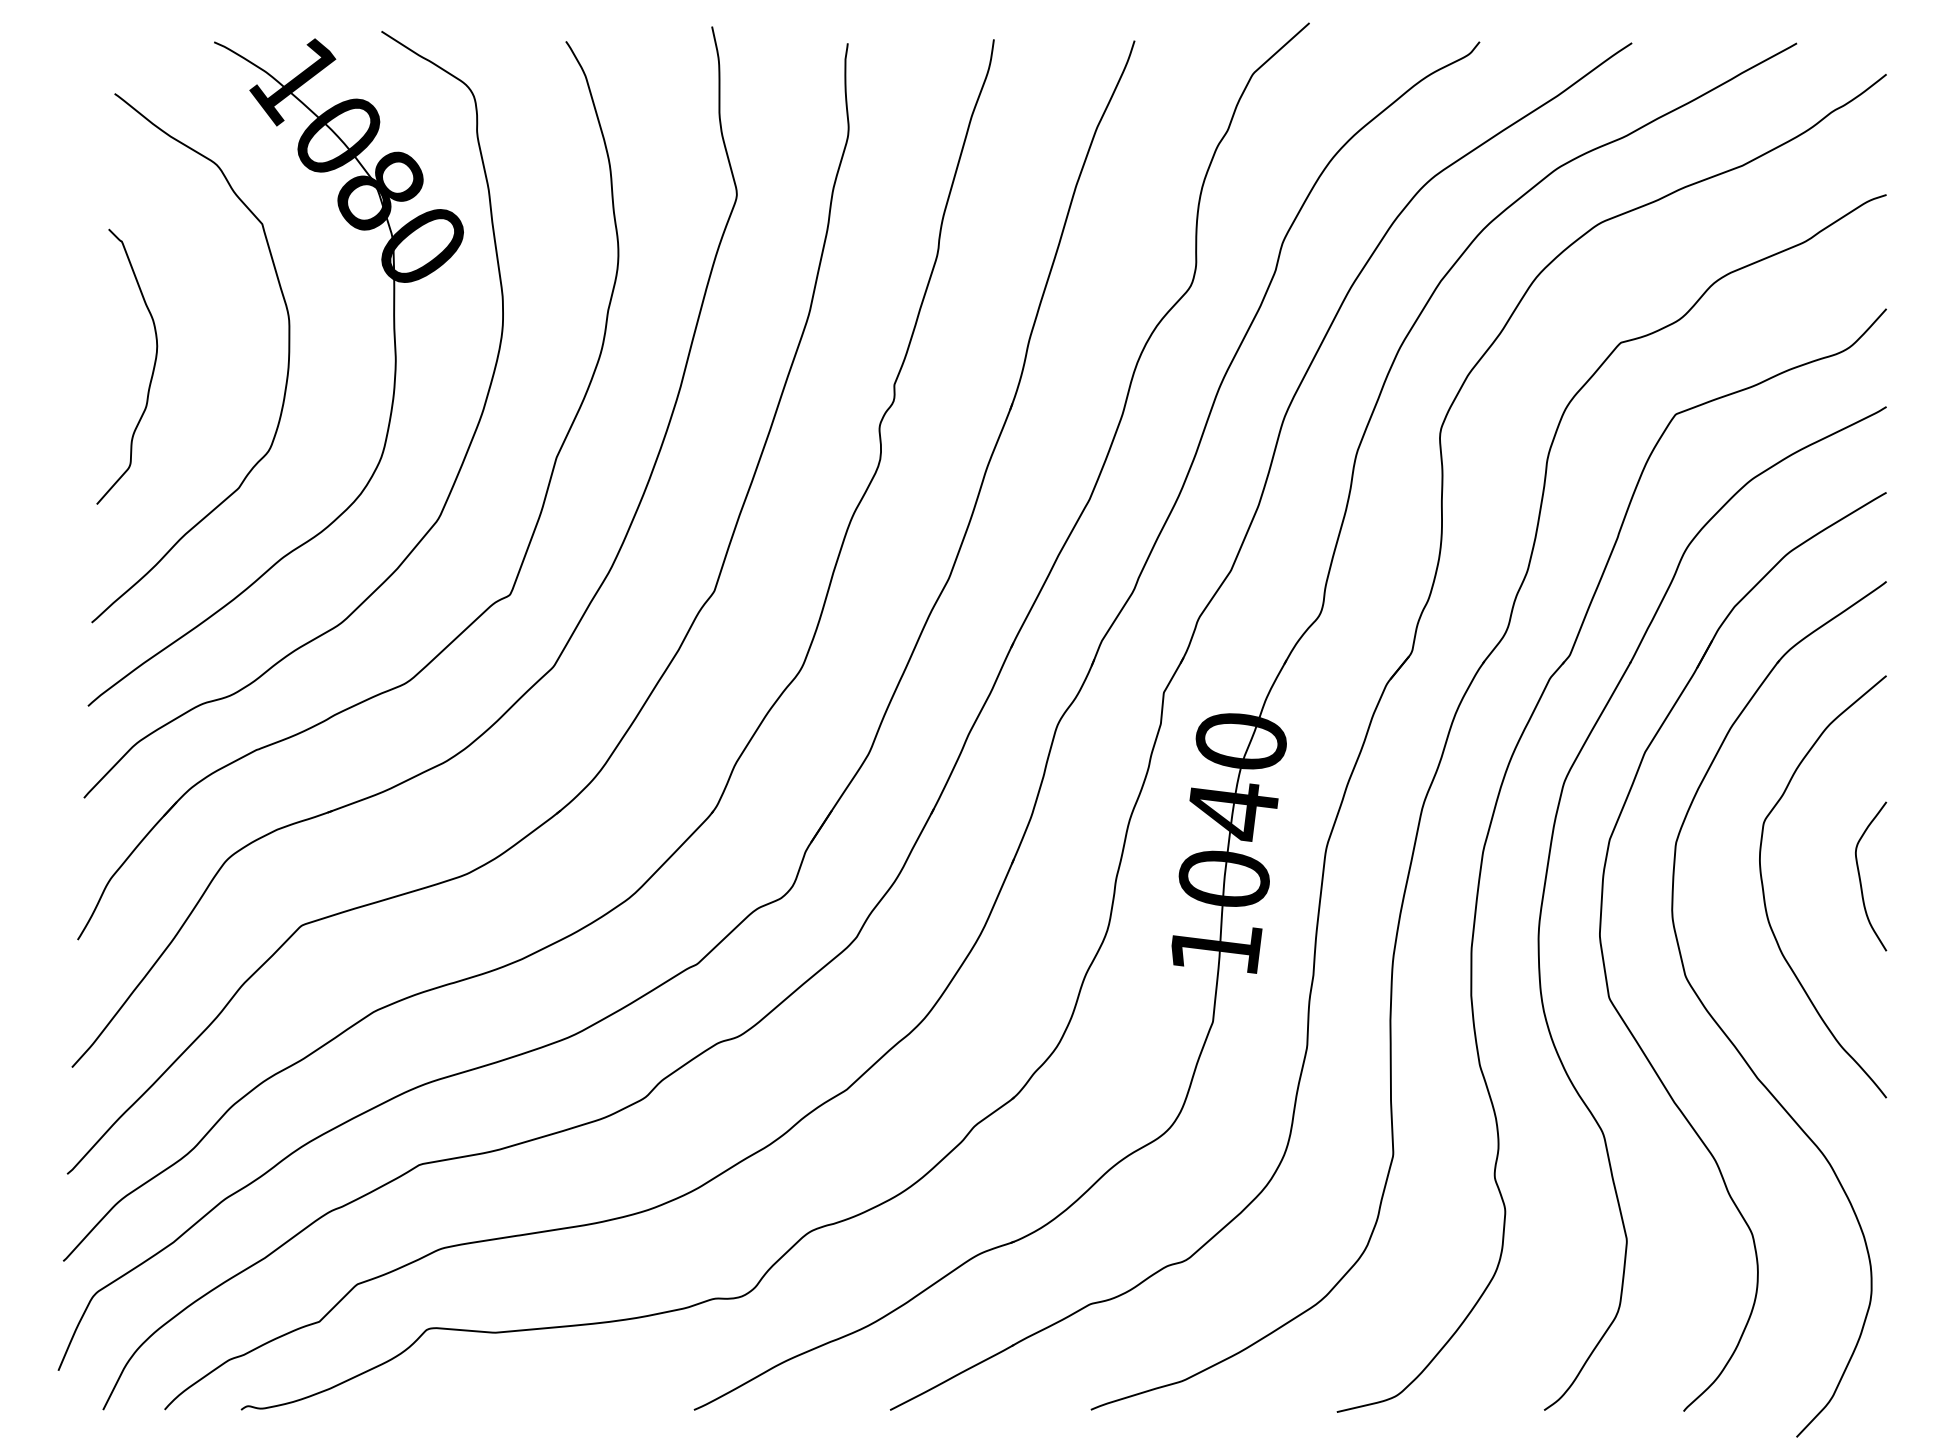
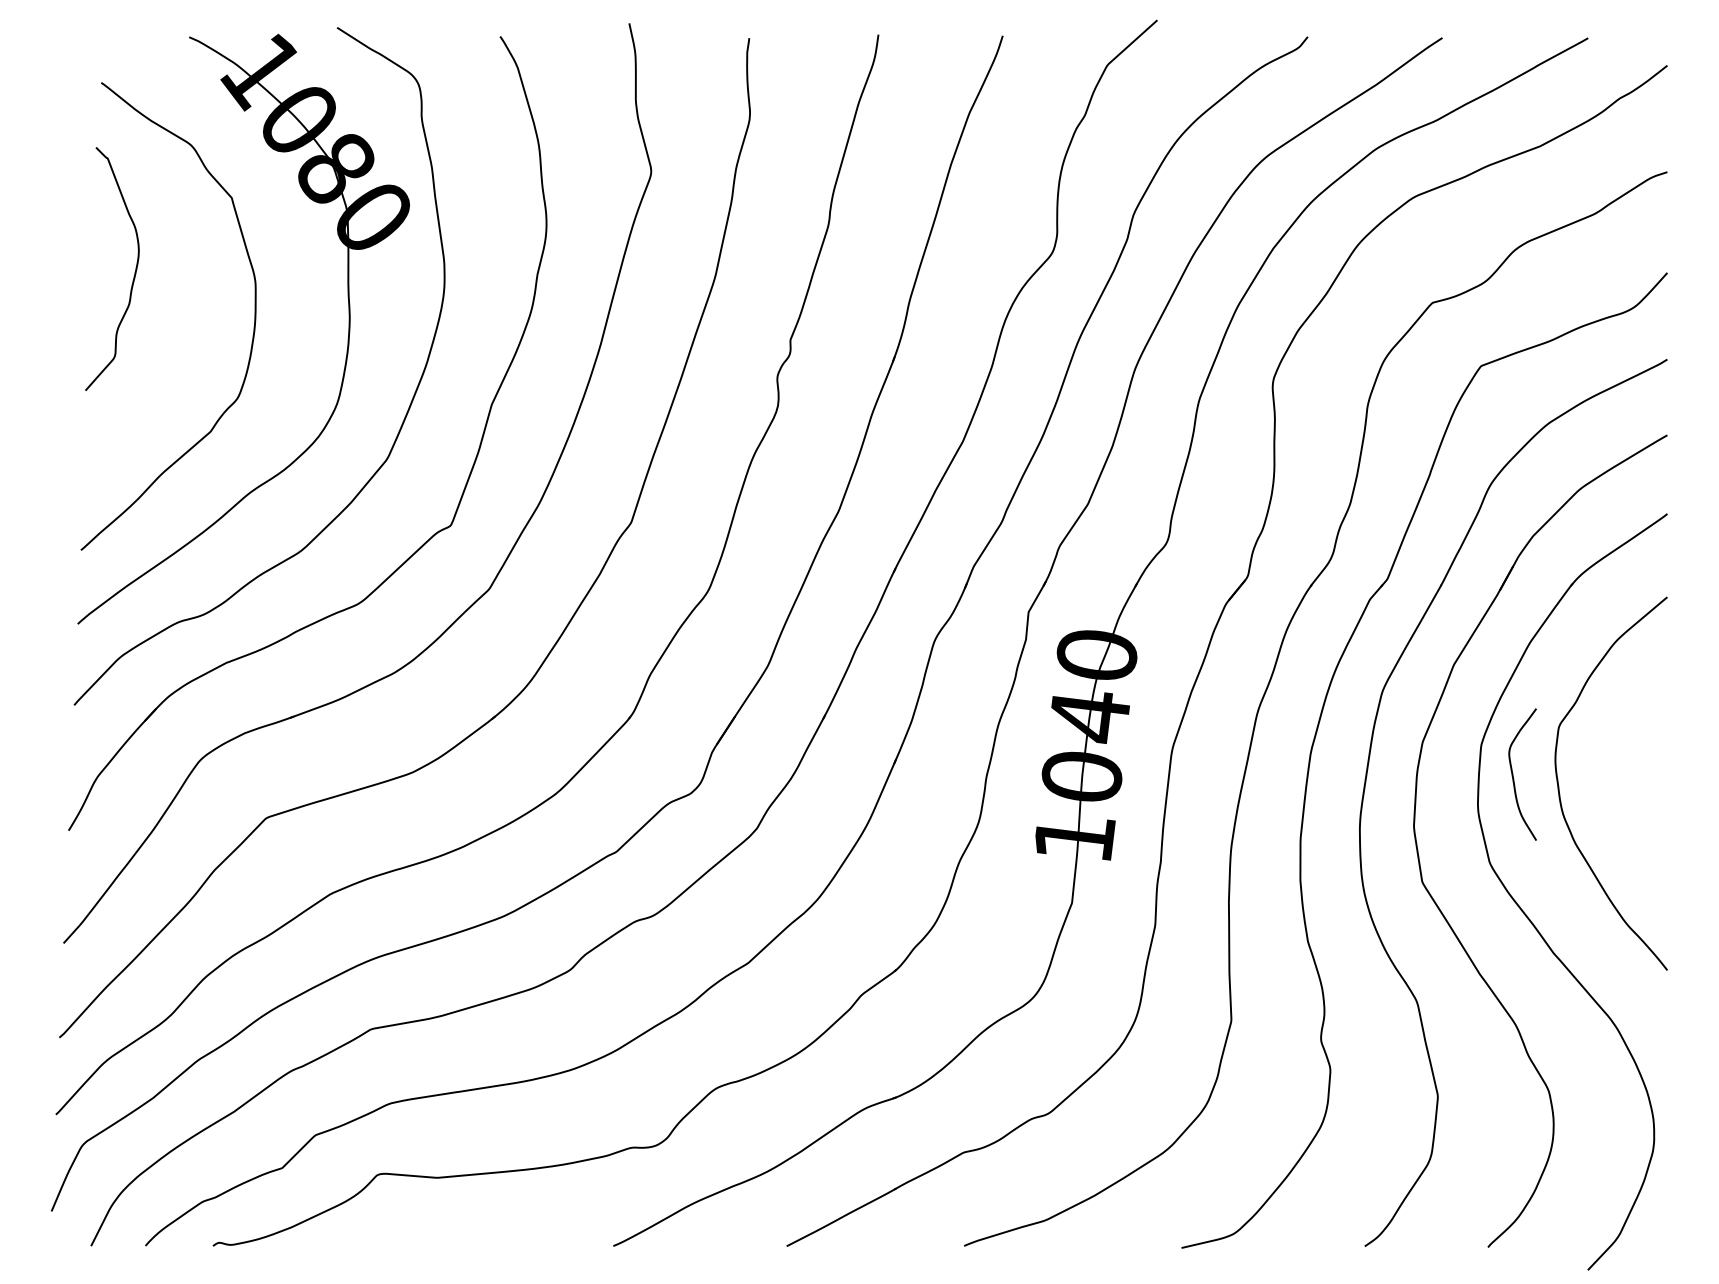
curve: (151, 375) -> (133, 276), moved
curve: (1860, 876) -> (1513, 774), moved

